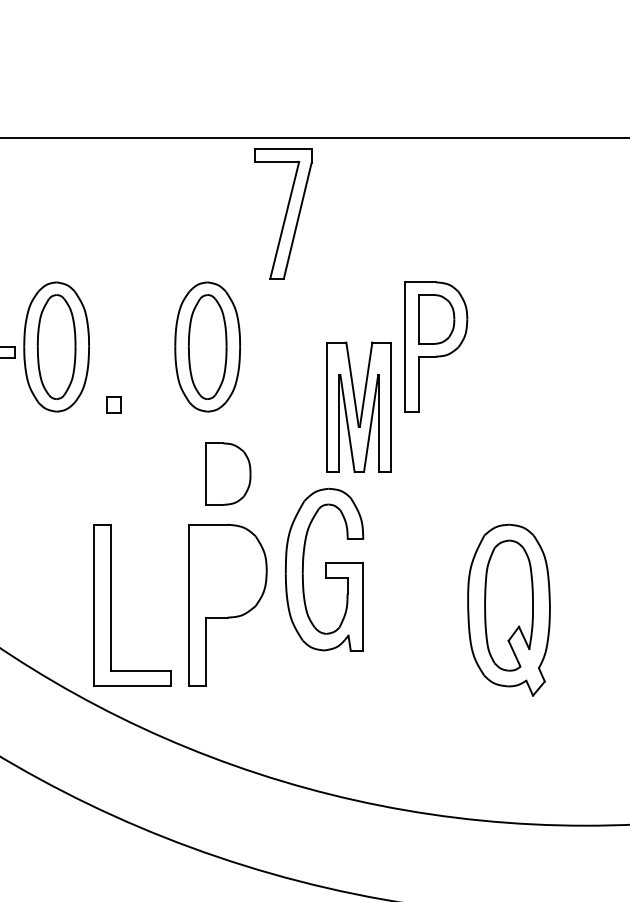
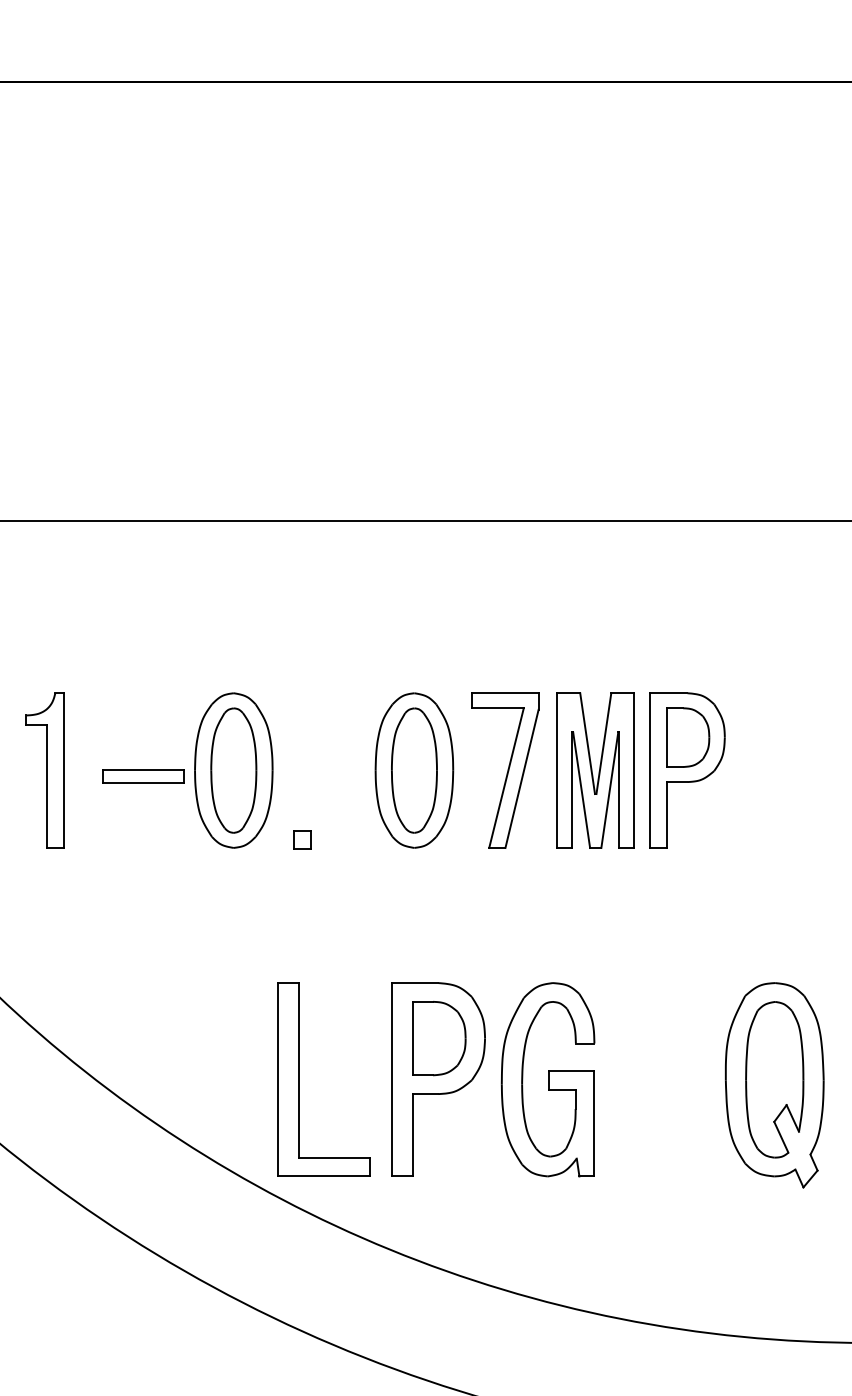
part: (283, 214) -> (505, 770), moved
part: (359, 407) -> (595, 770), moved
part: (228, 474) -> (439, 1038), moved
part: (324, 569) -> (547, 1079), moved

